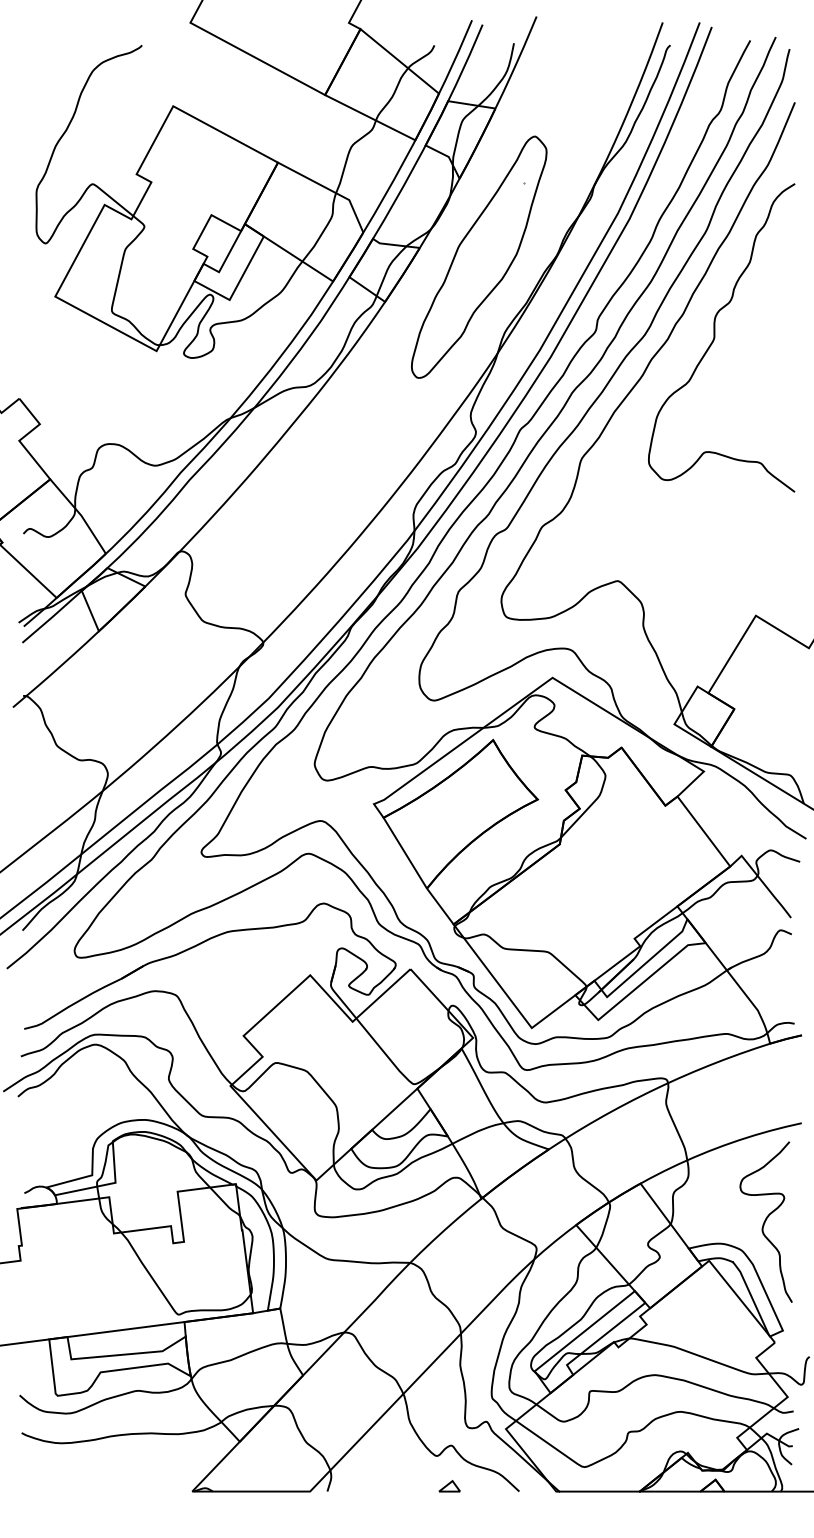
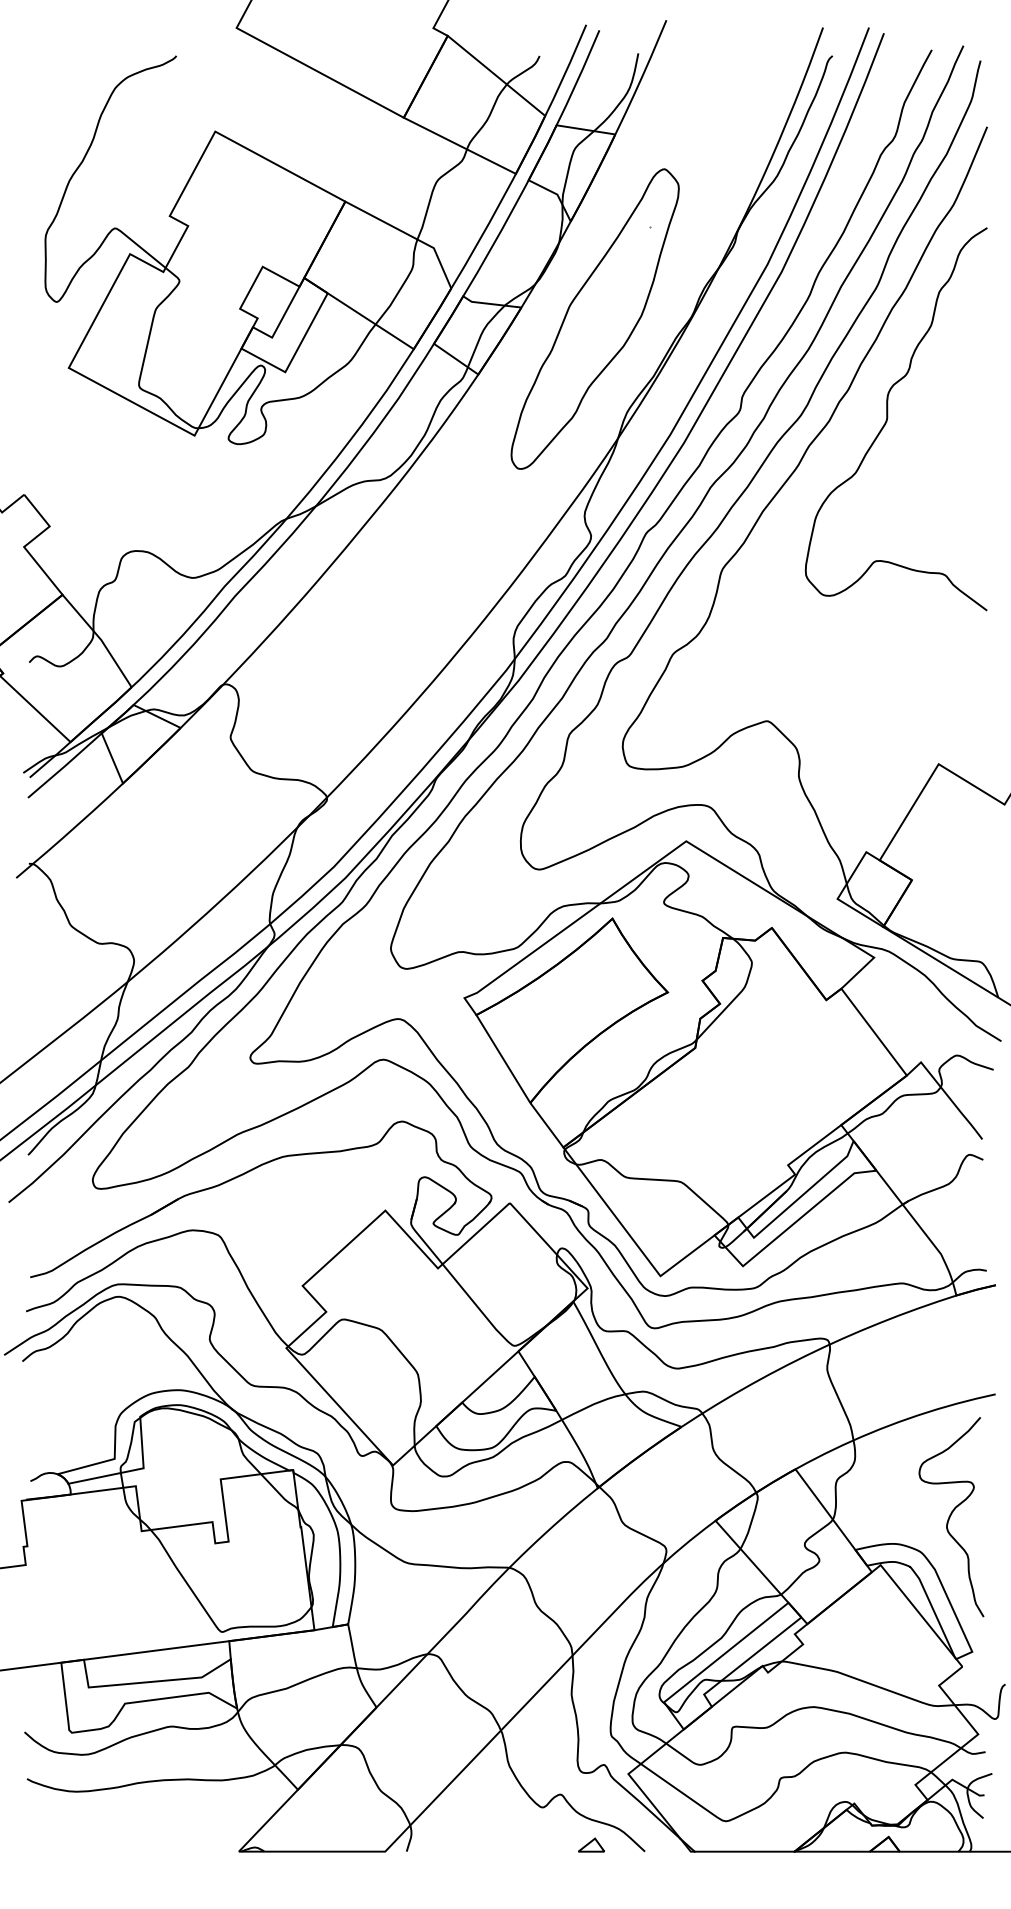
part: (449, 1485) -> (591, 1844), moved

